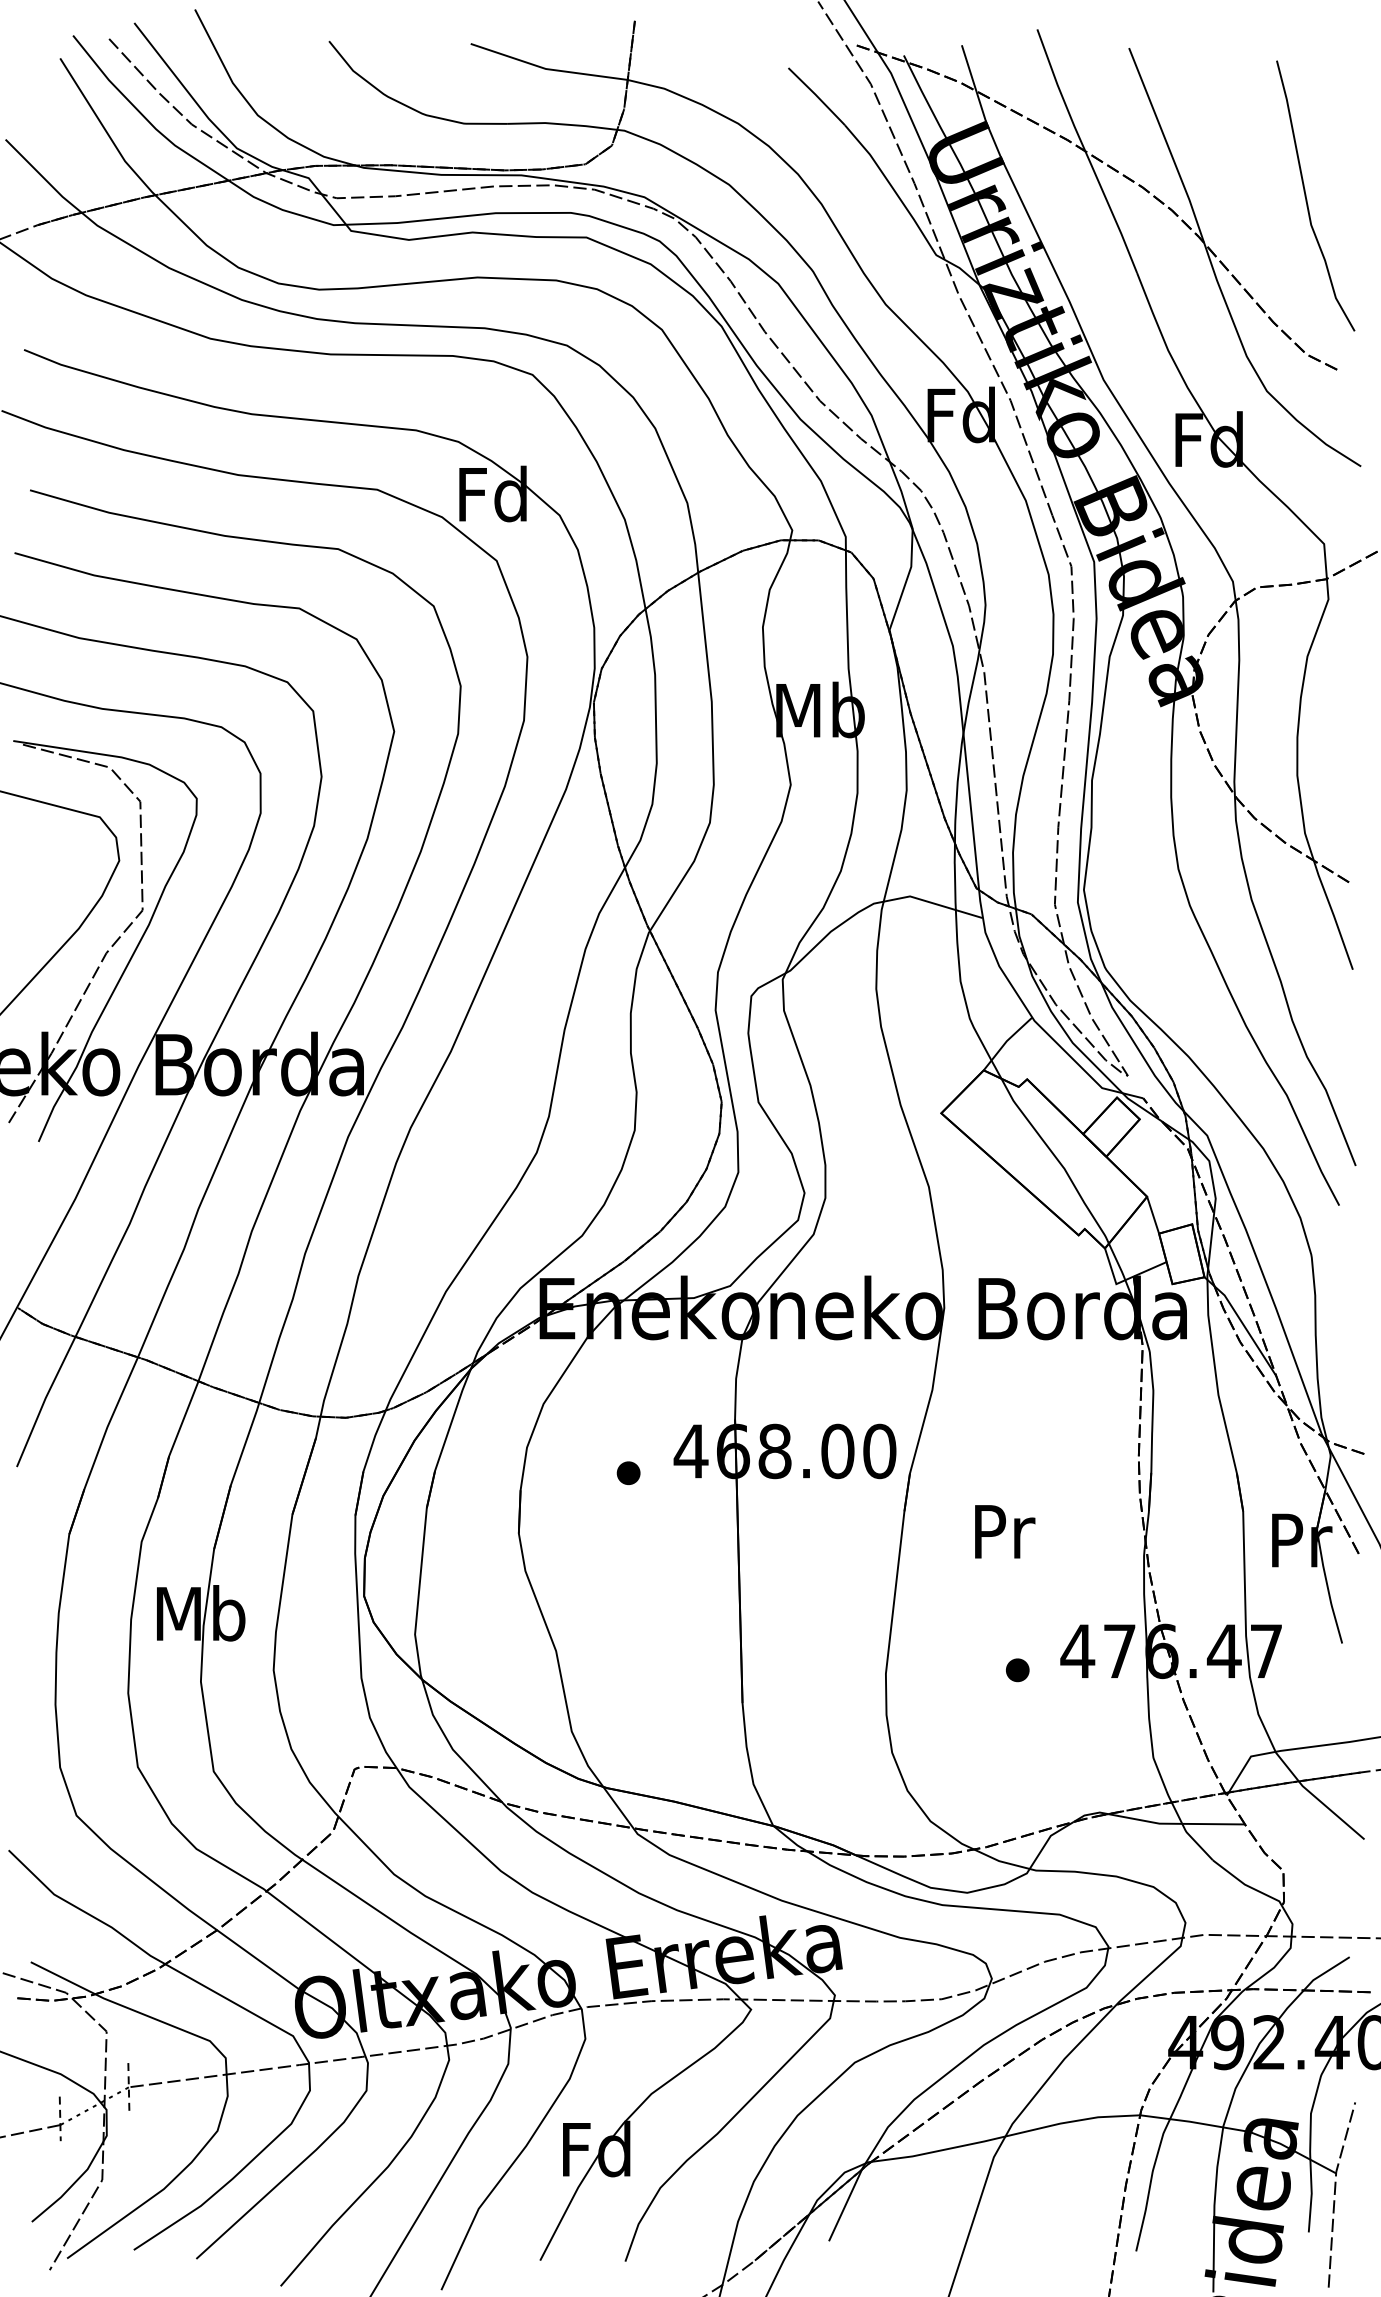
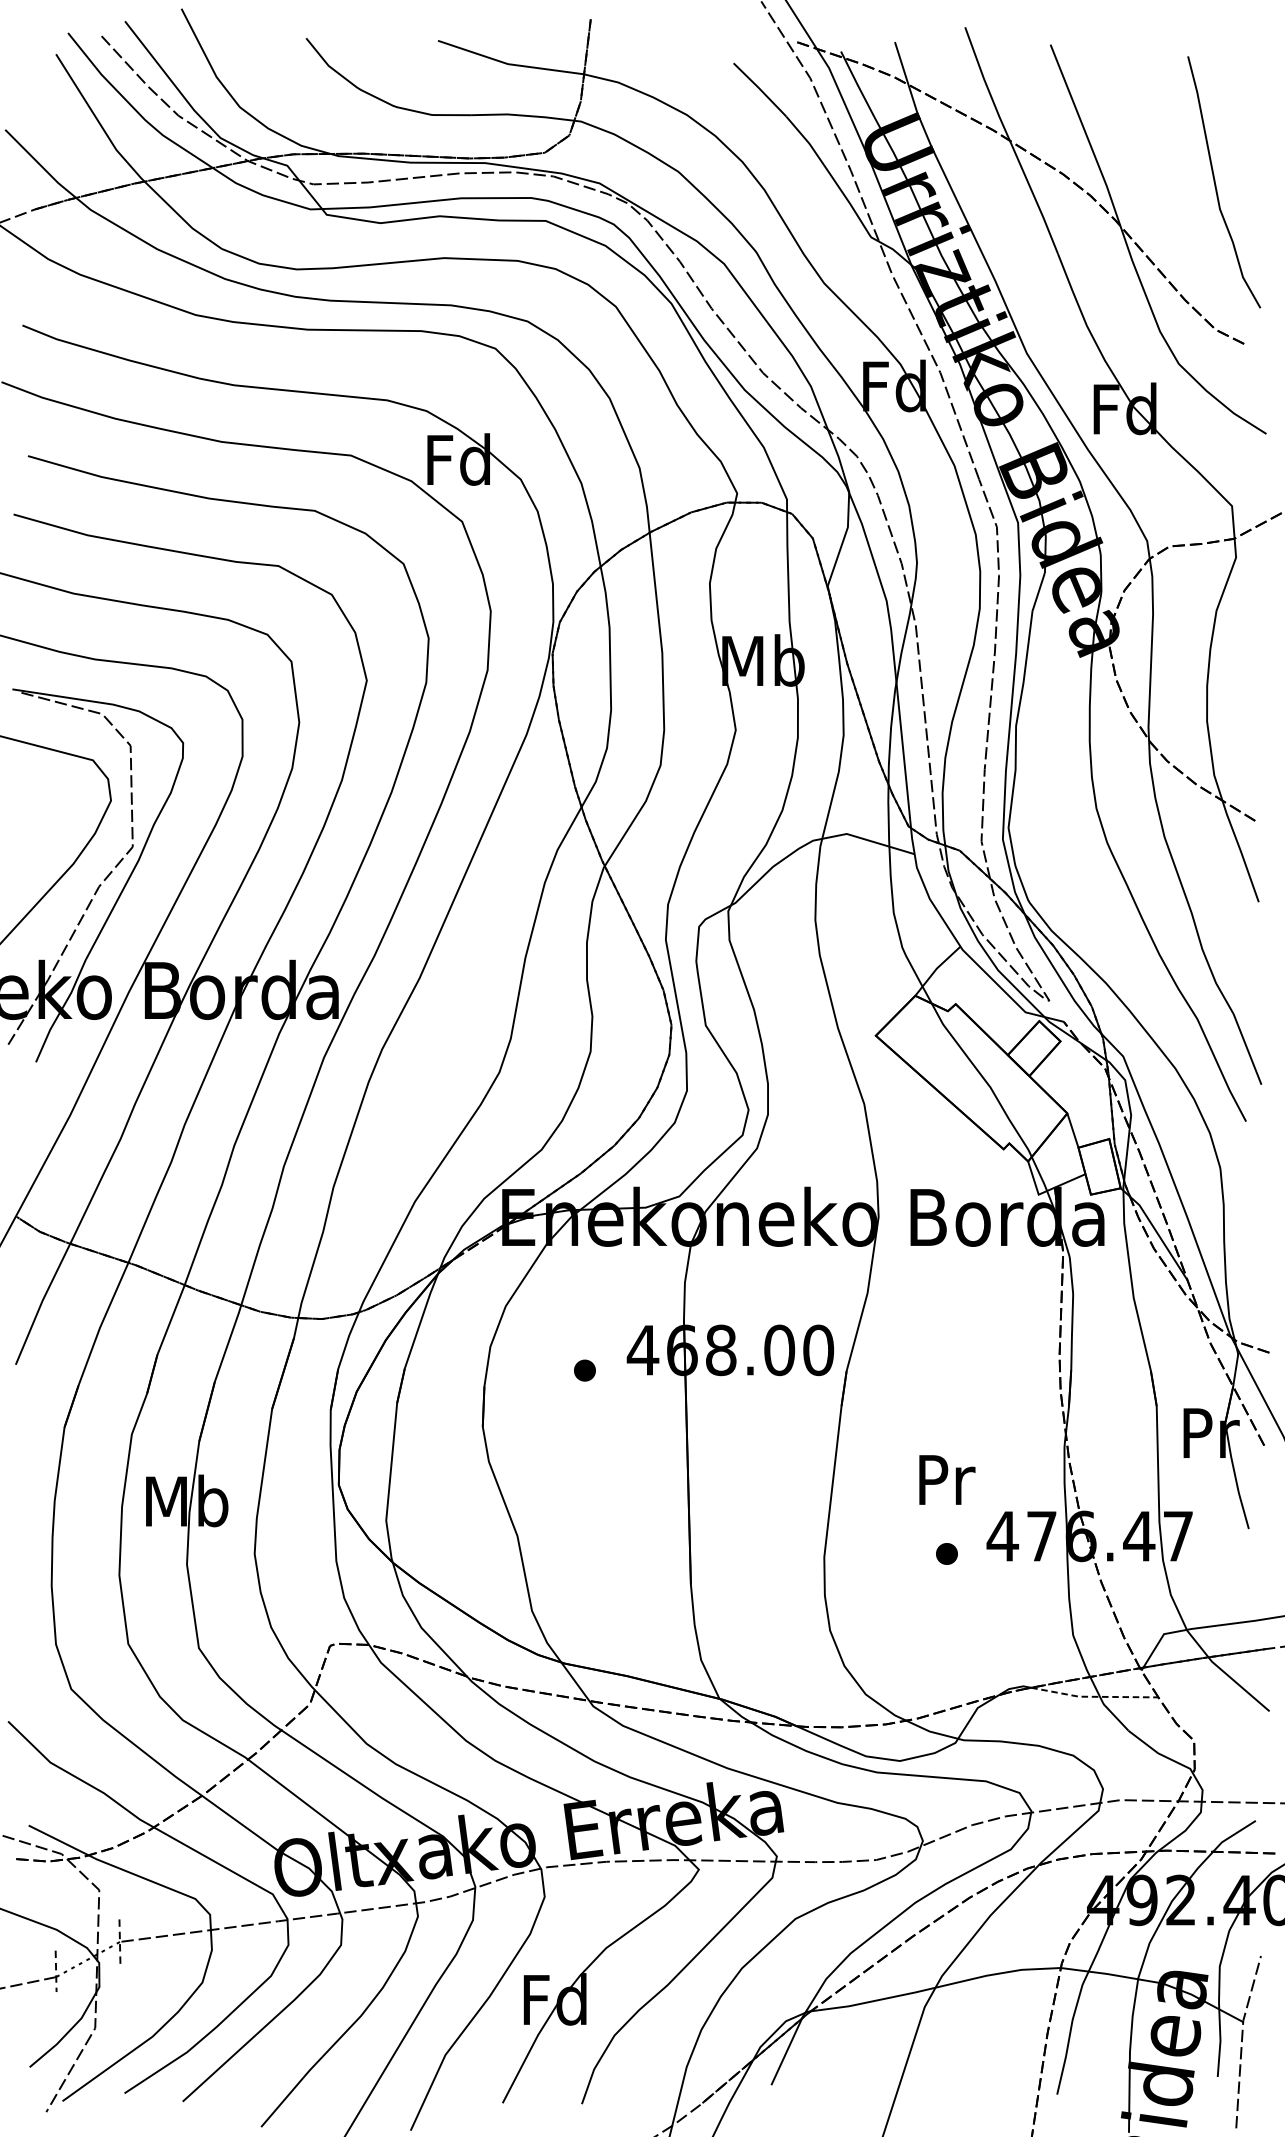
text: (1005, 1531) -> (947, 1479), moved
line: (1175, 1823) -> (1093, 1696), solid -> dashed

